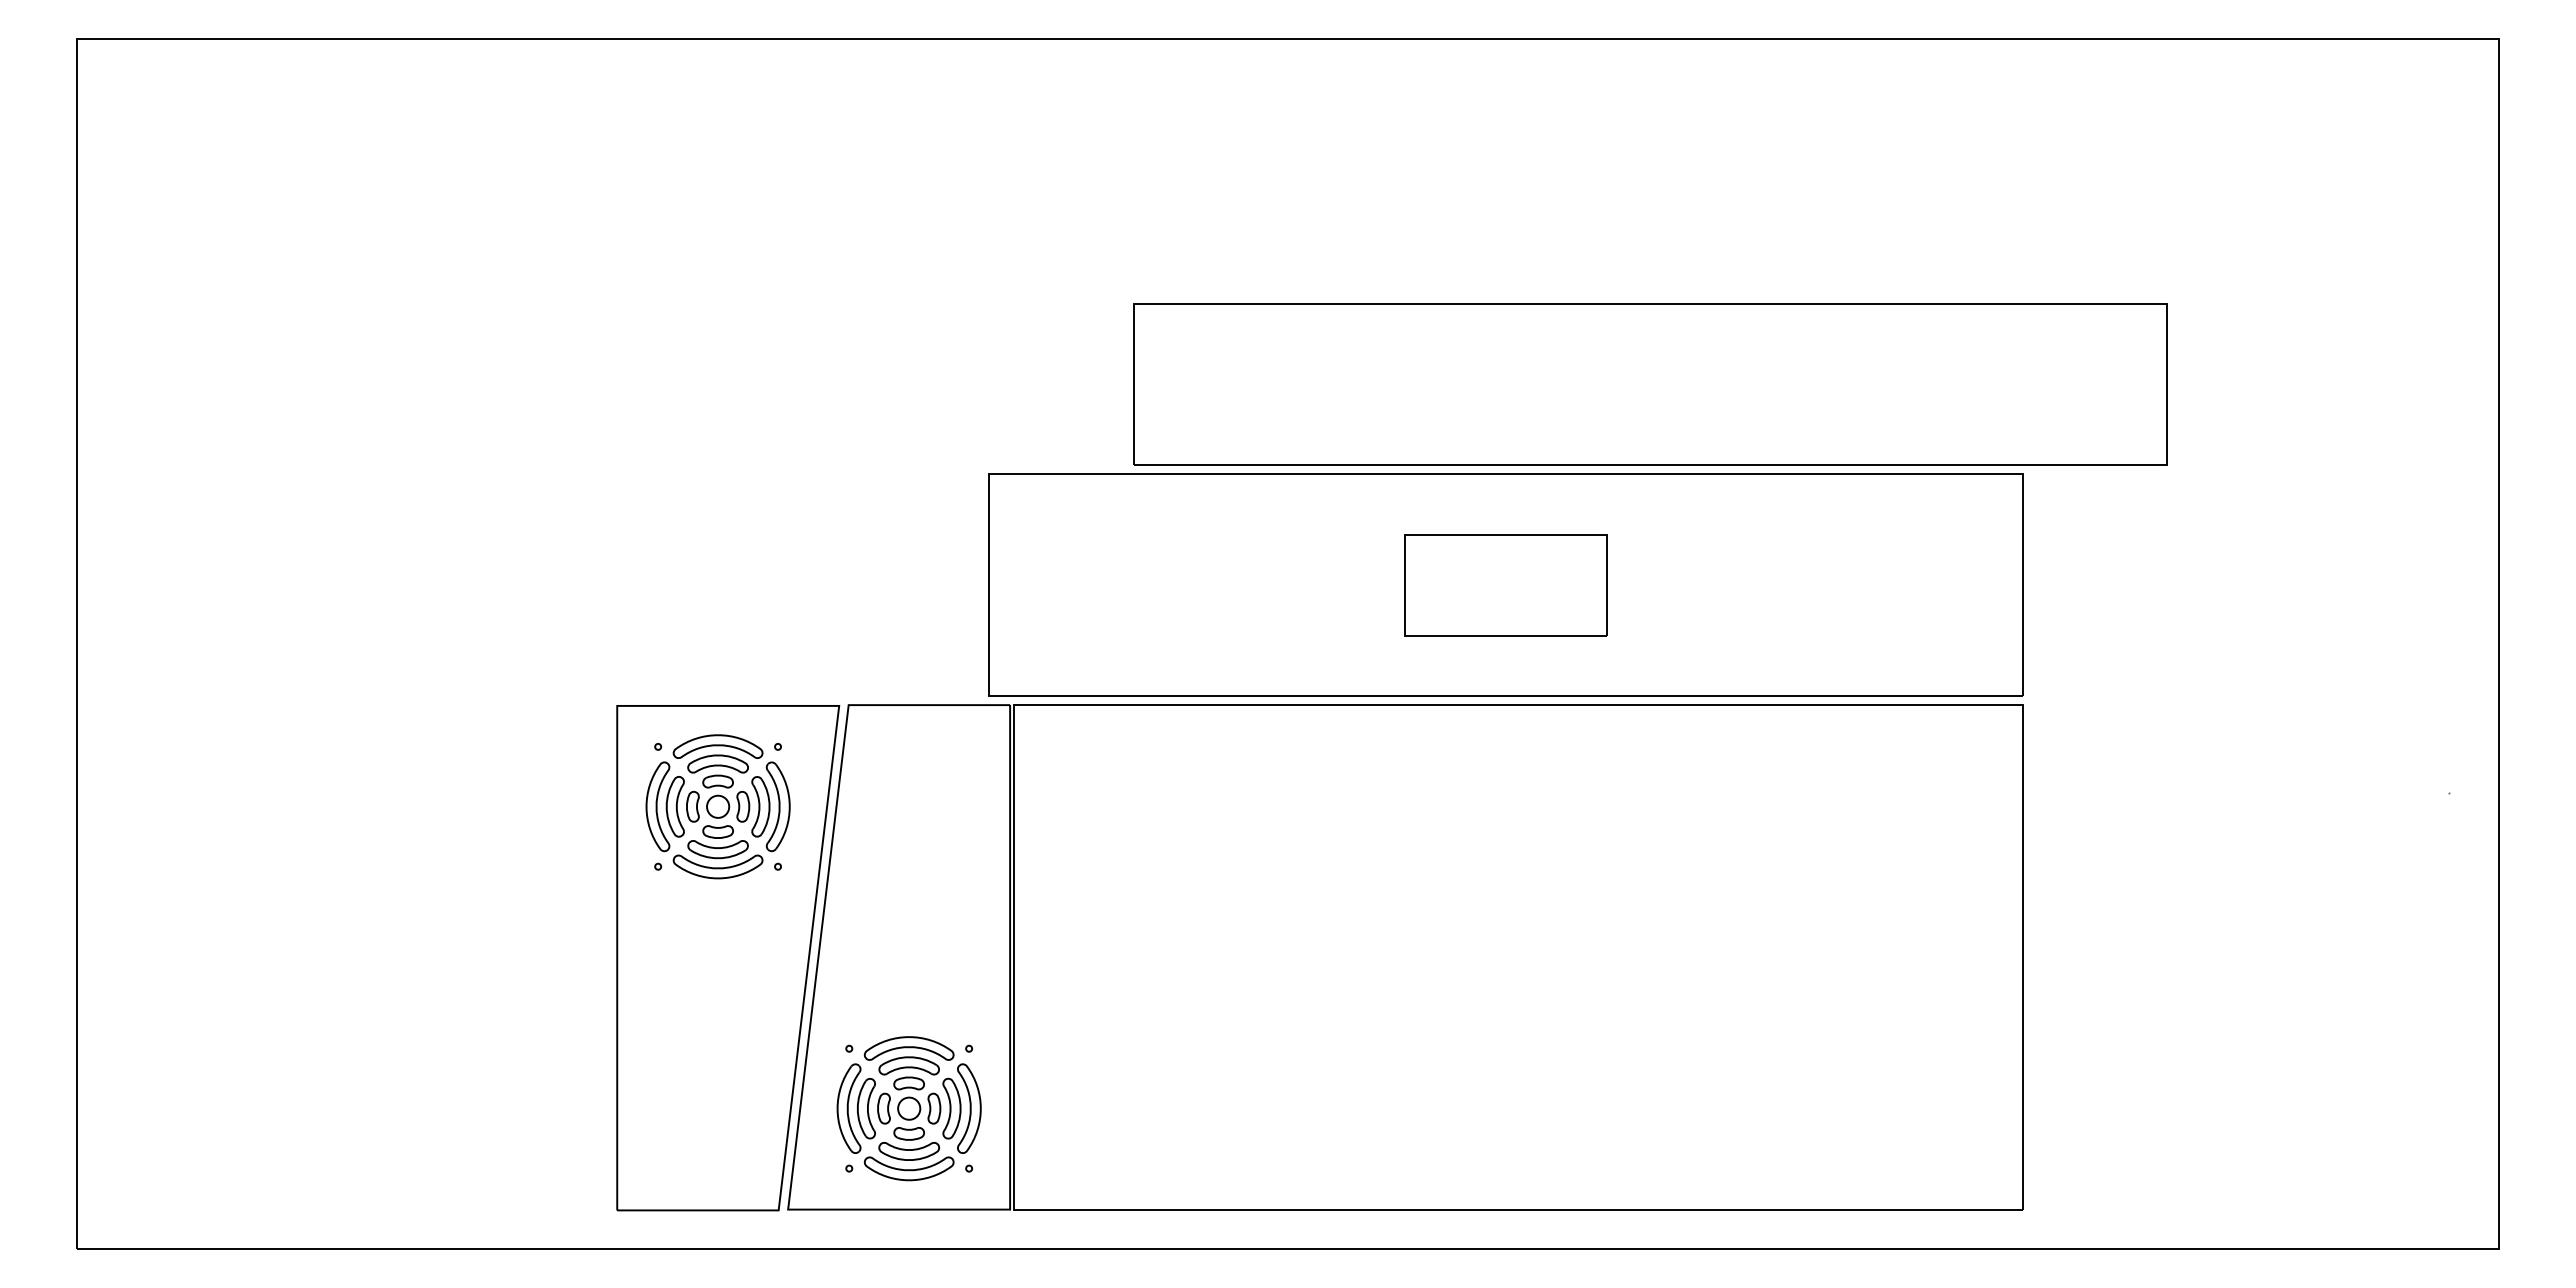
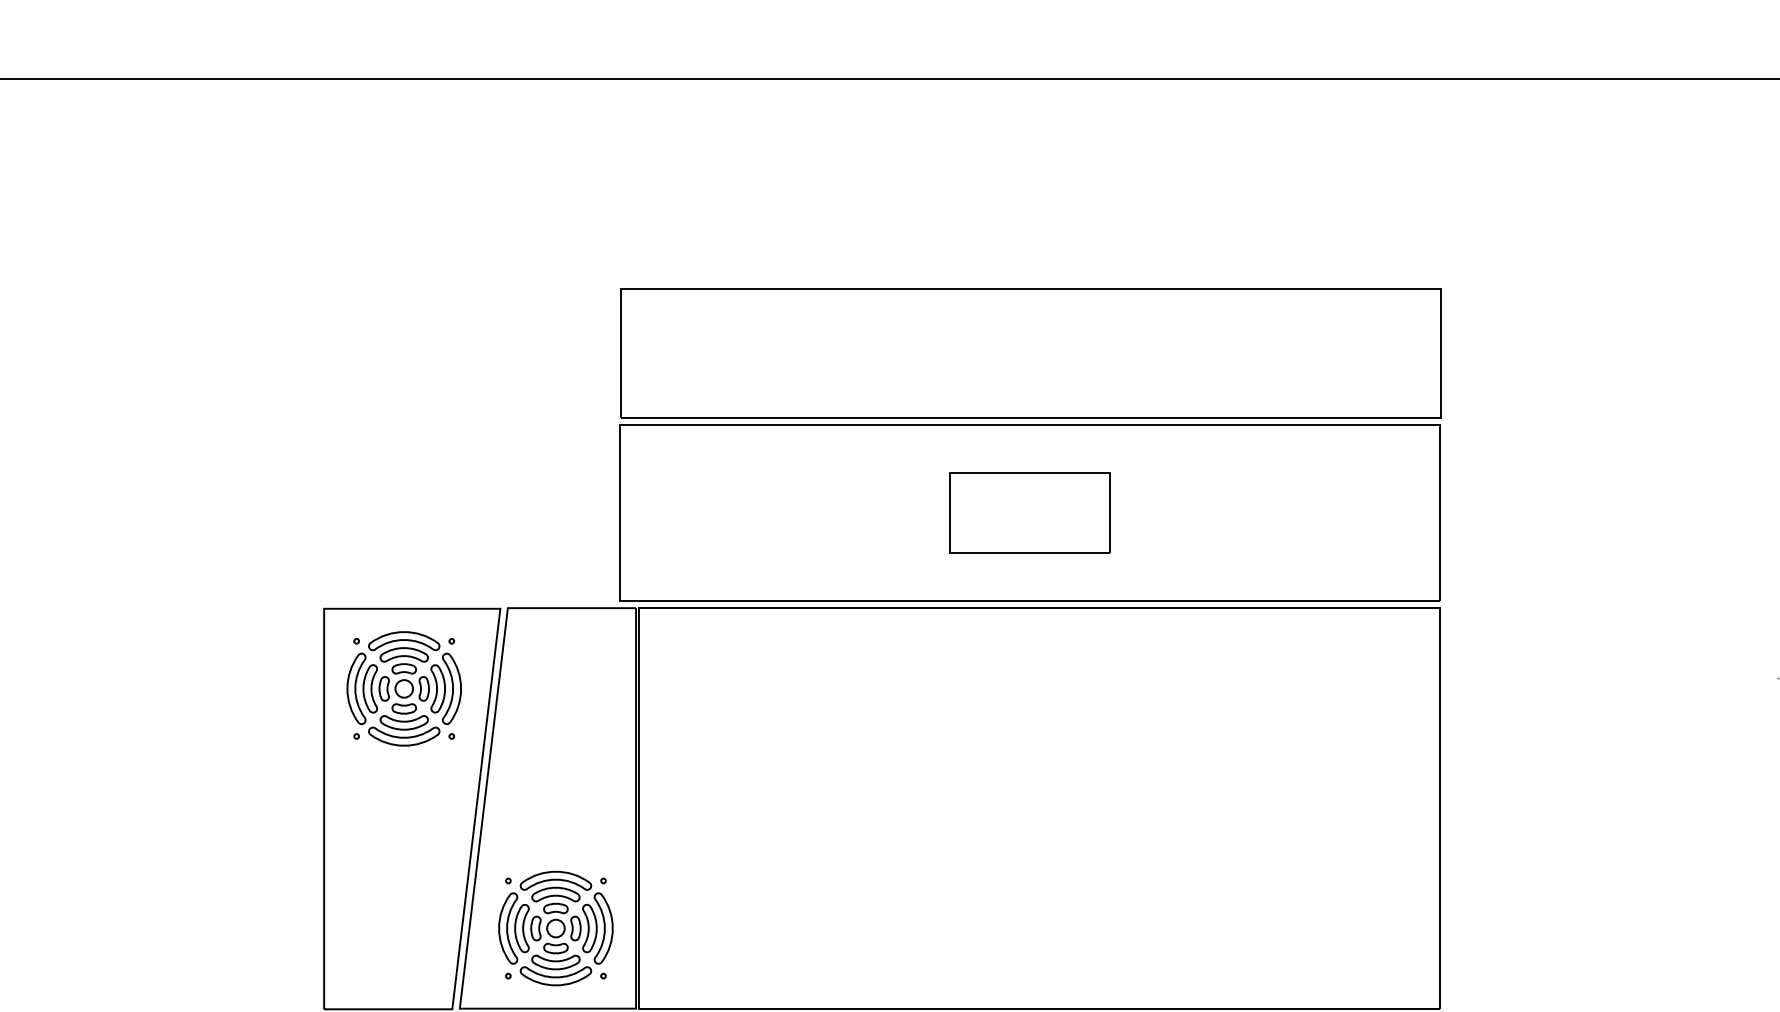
part: (1650, 384) -> (1030, 353), moved

